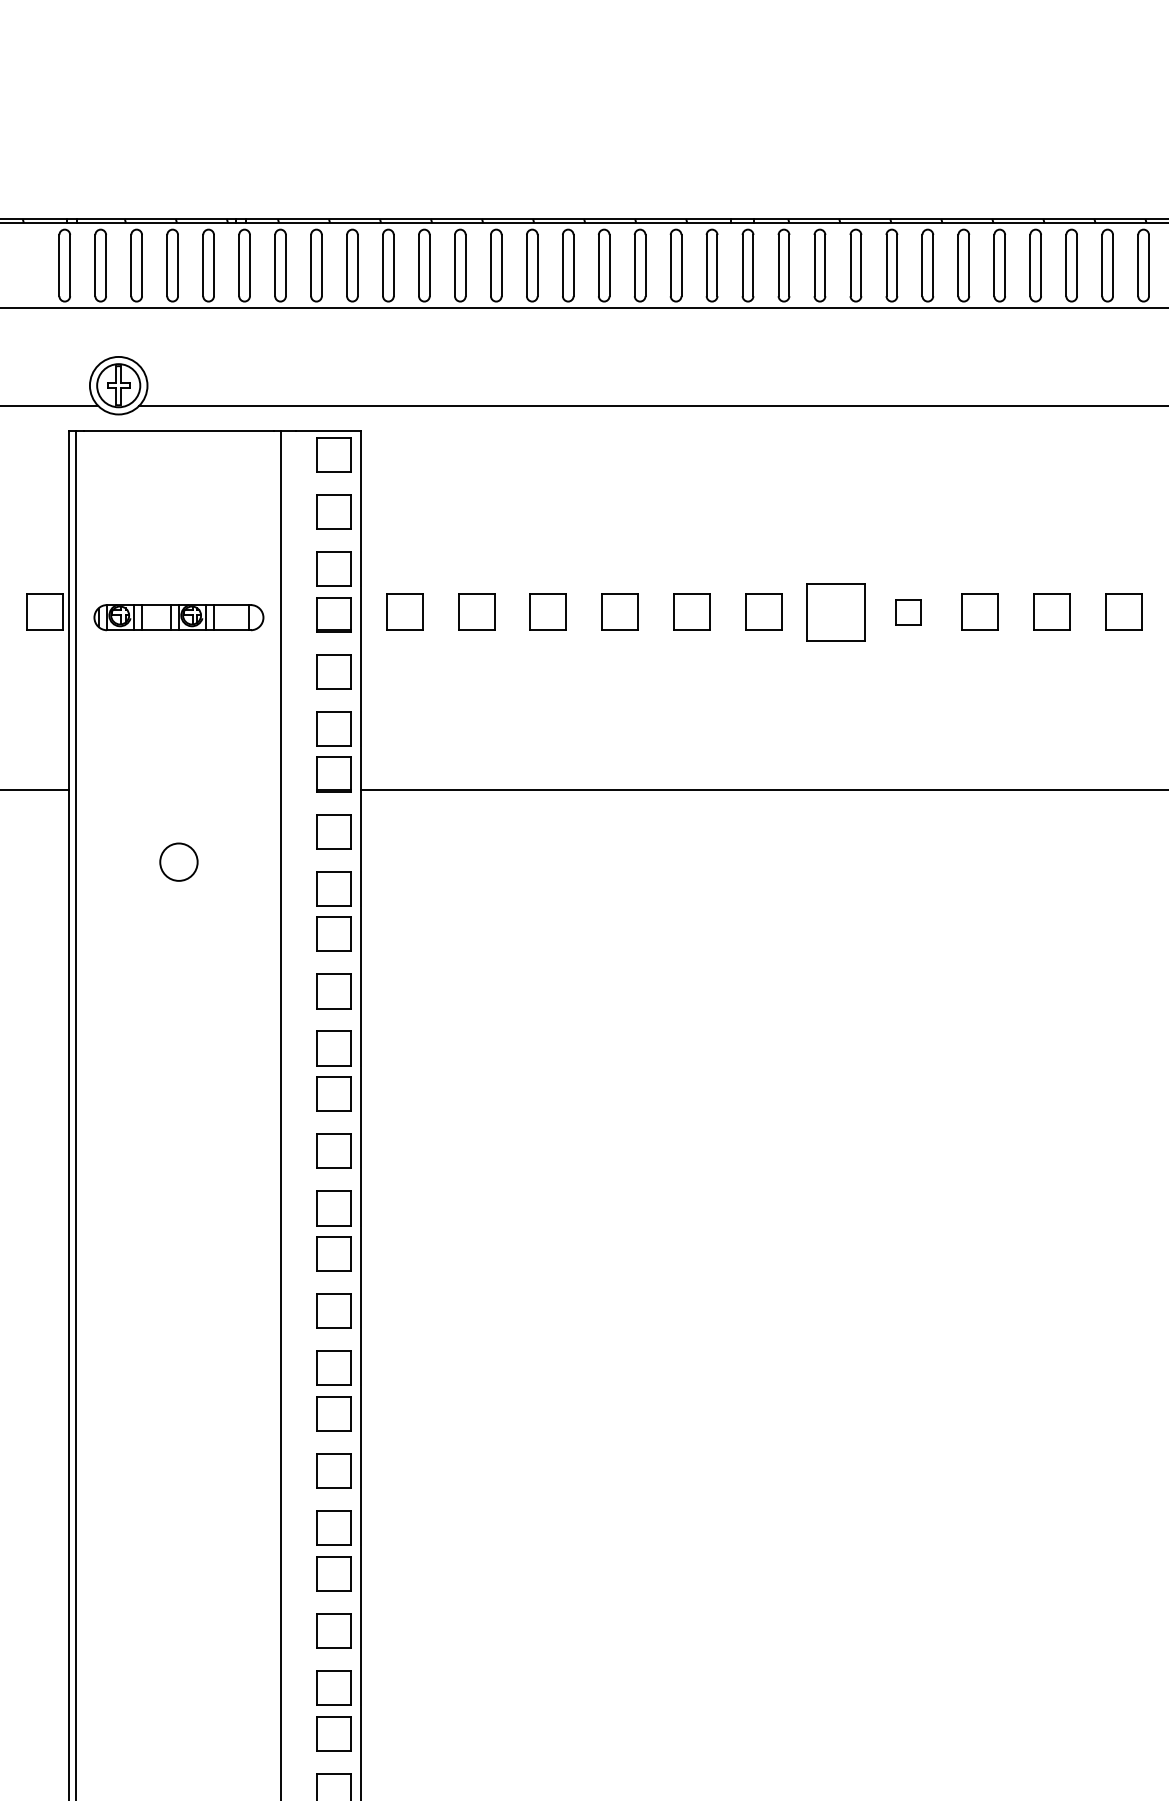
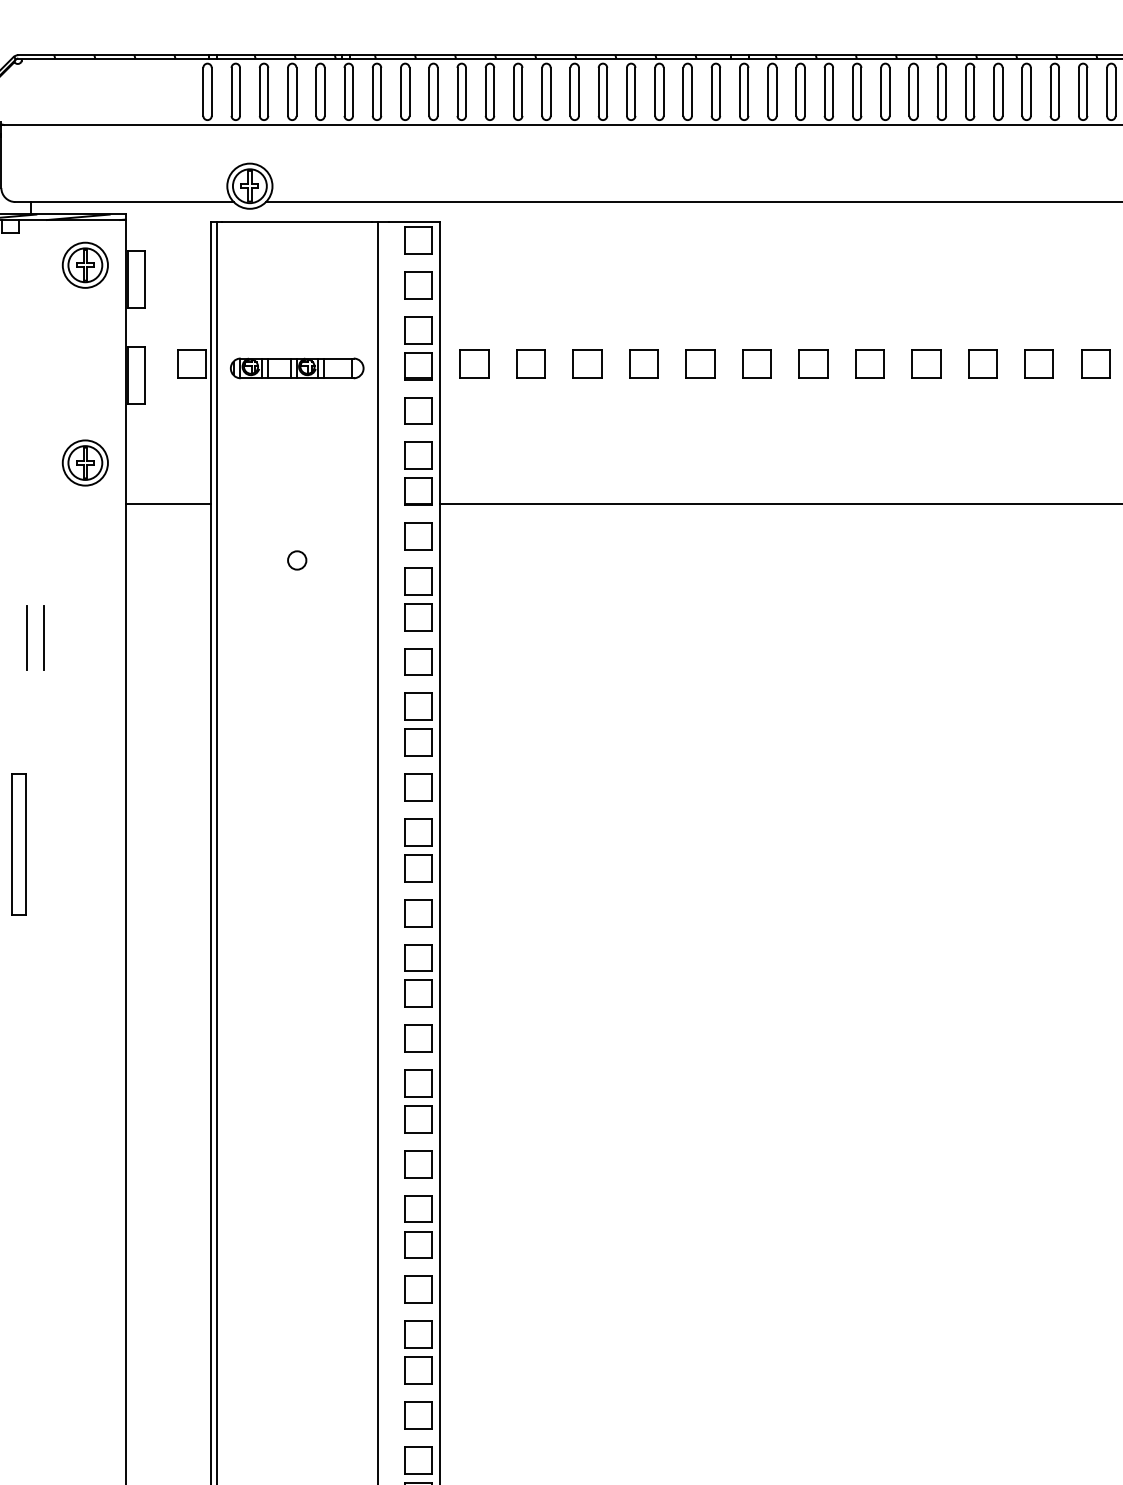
part: (836, 611) -> (813, 363), size x0.62
part: (907, 611) -> (869, 363), size x1.43
circle: (179, 862) -> (297, 560), size x0.62

